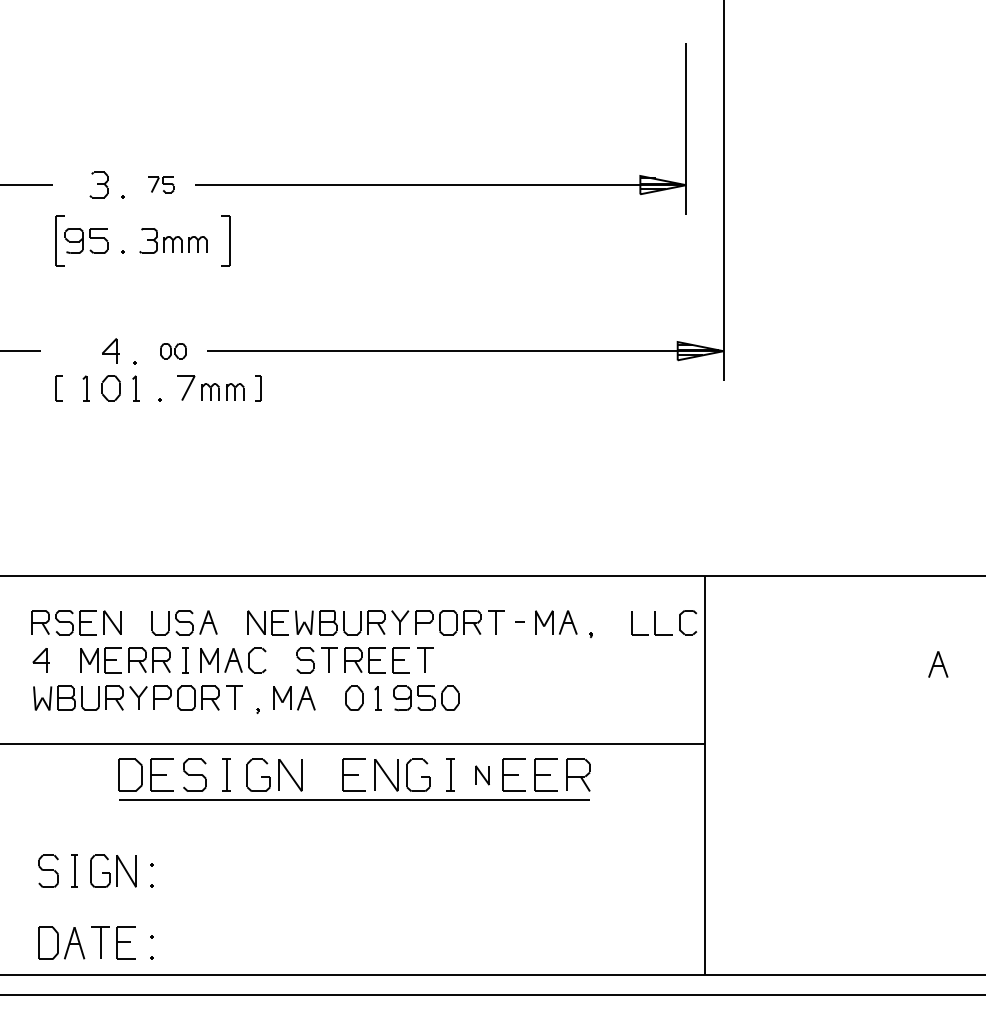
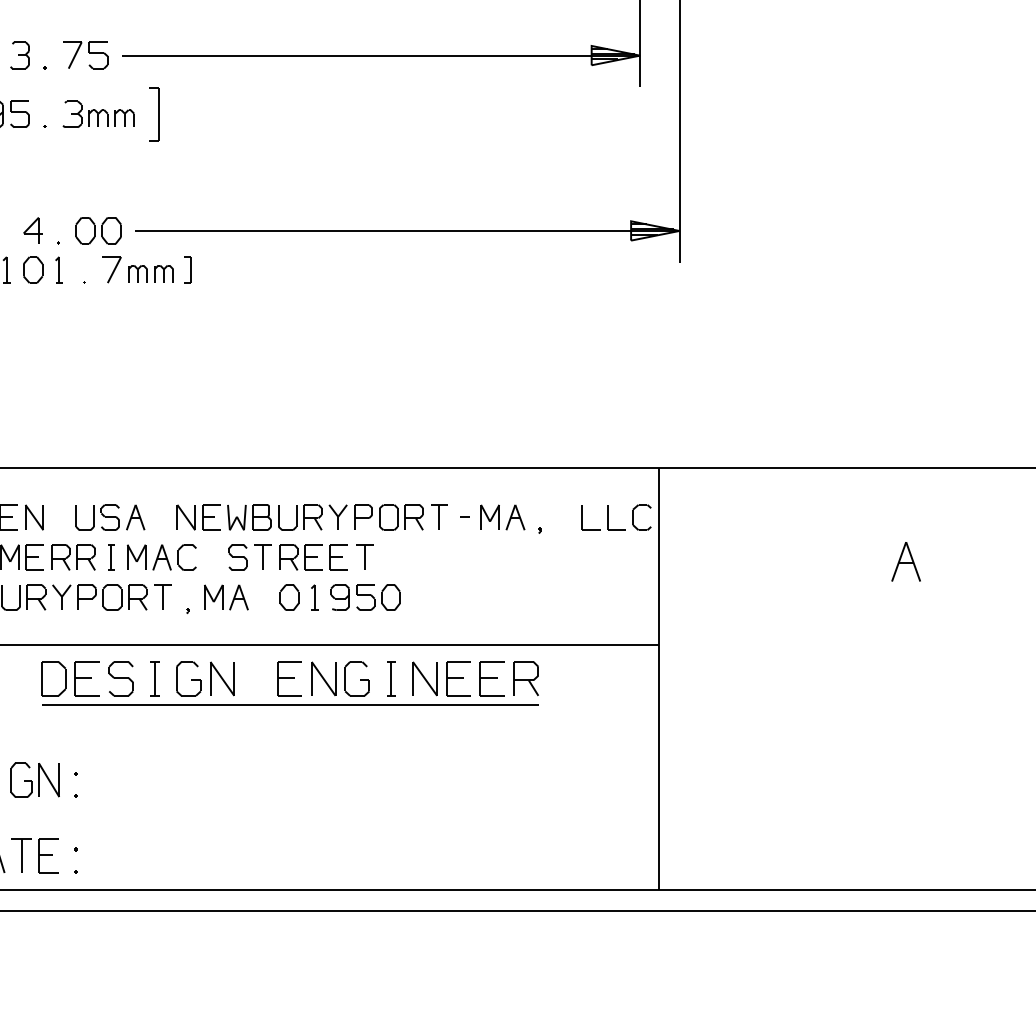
part: (161, 184) -> (86, 54), size x1.67
part: (173, 351) -> (98, 231), size x1.67
part: (938, 664) -> (906, 561), size x1.43
part: (482, 775) -> (424, 678), size x1.67

